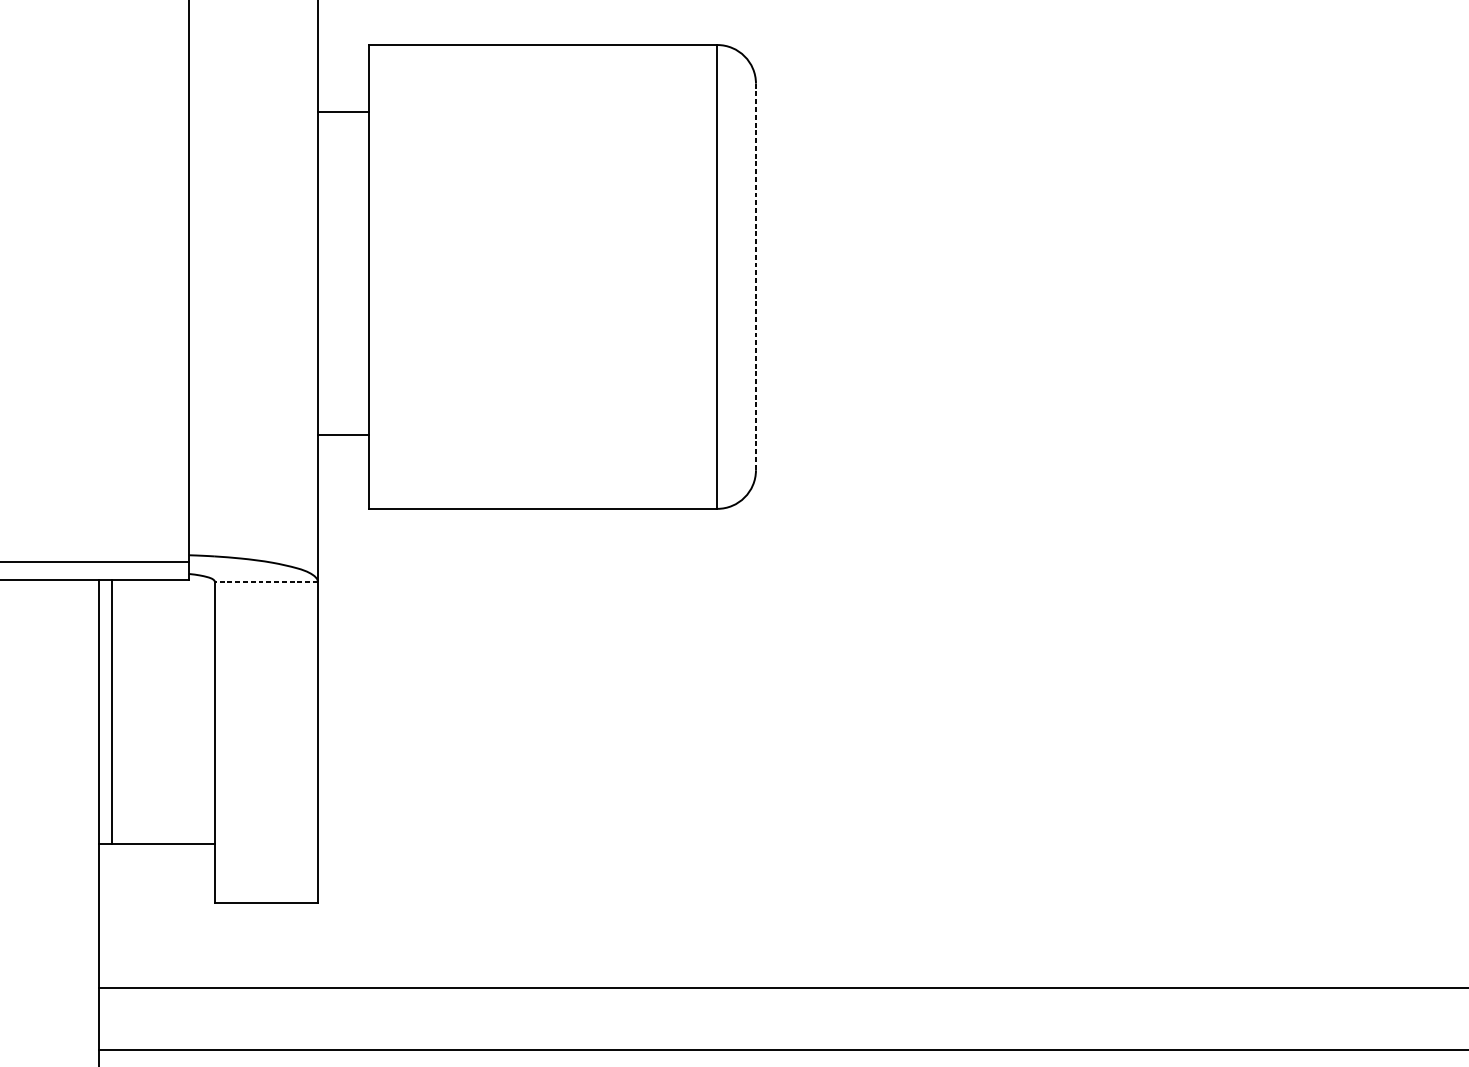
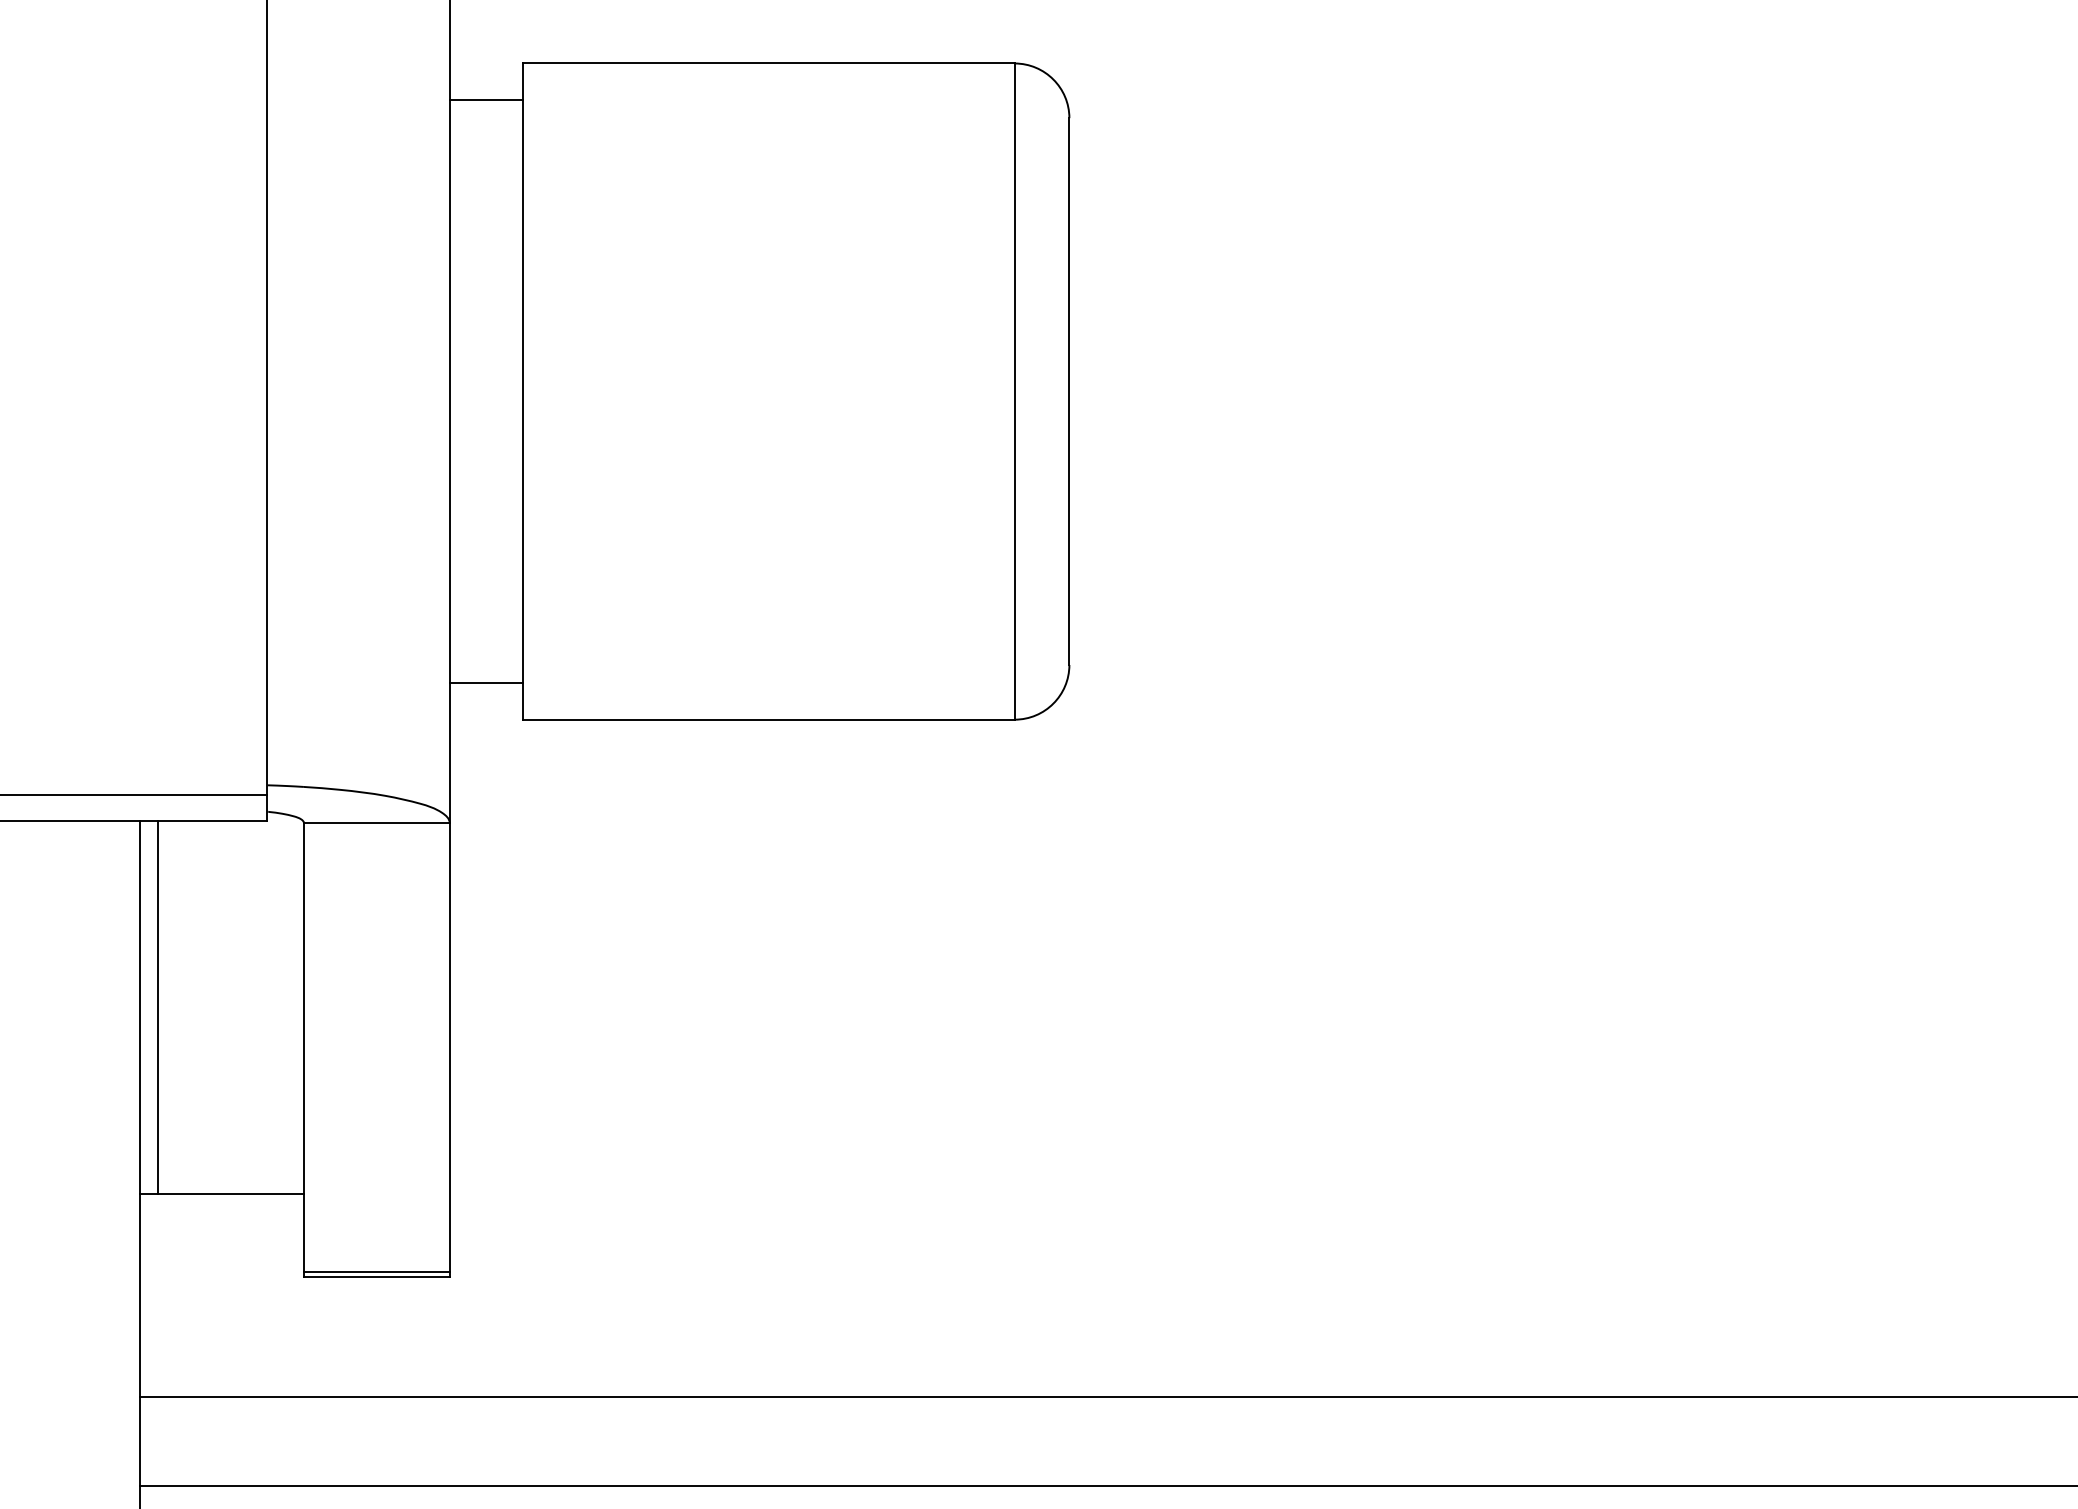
line: (343, 111) -> (485, 99), moved
line: (756, 277) -> (1069, 392), dashed -> solid
line: (343, 435) -> (485, 683), moved
line: (266, 581) -> (376, 822), dashed -> solid
line: (266, 899) -> (376, 1272), added

